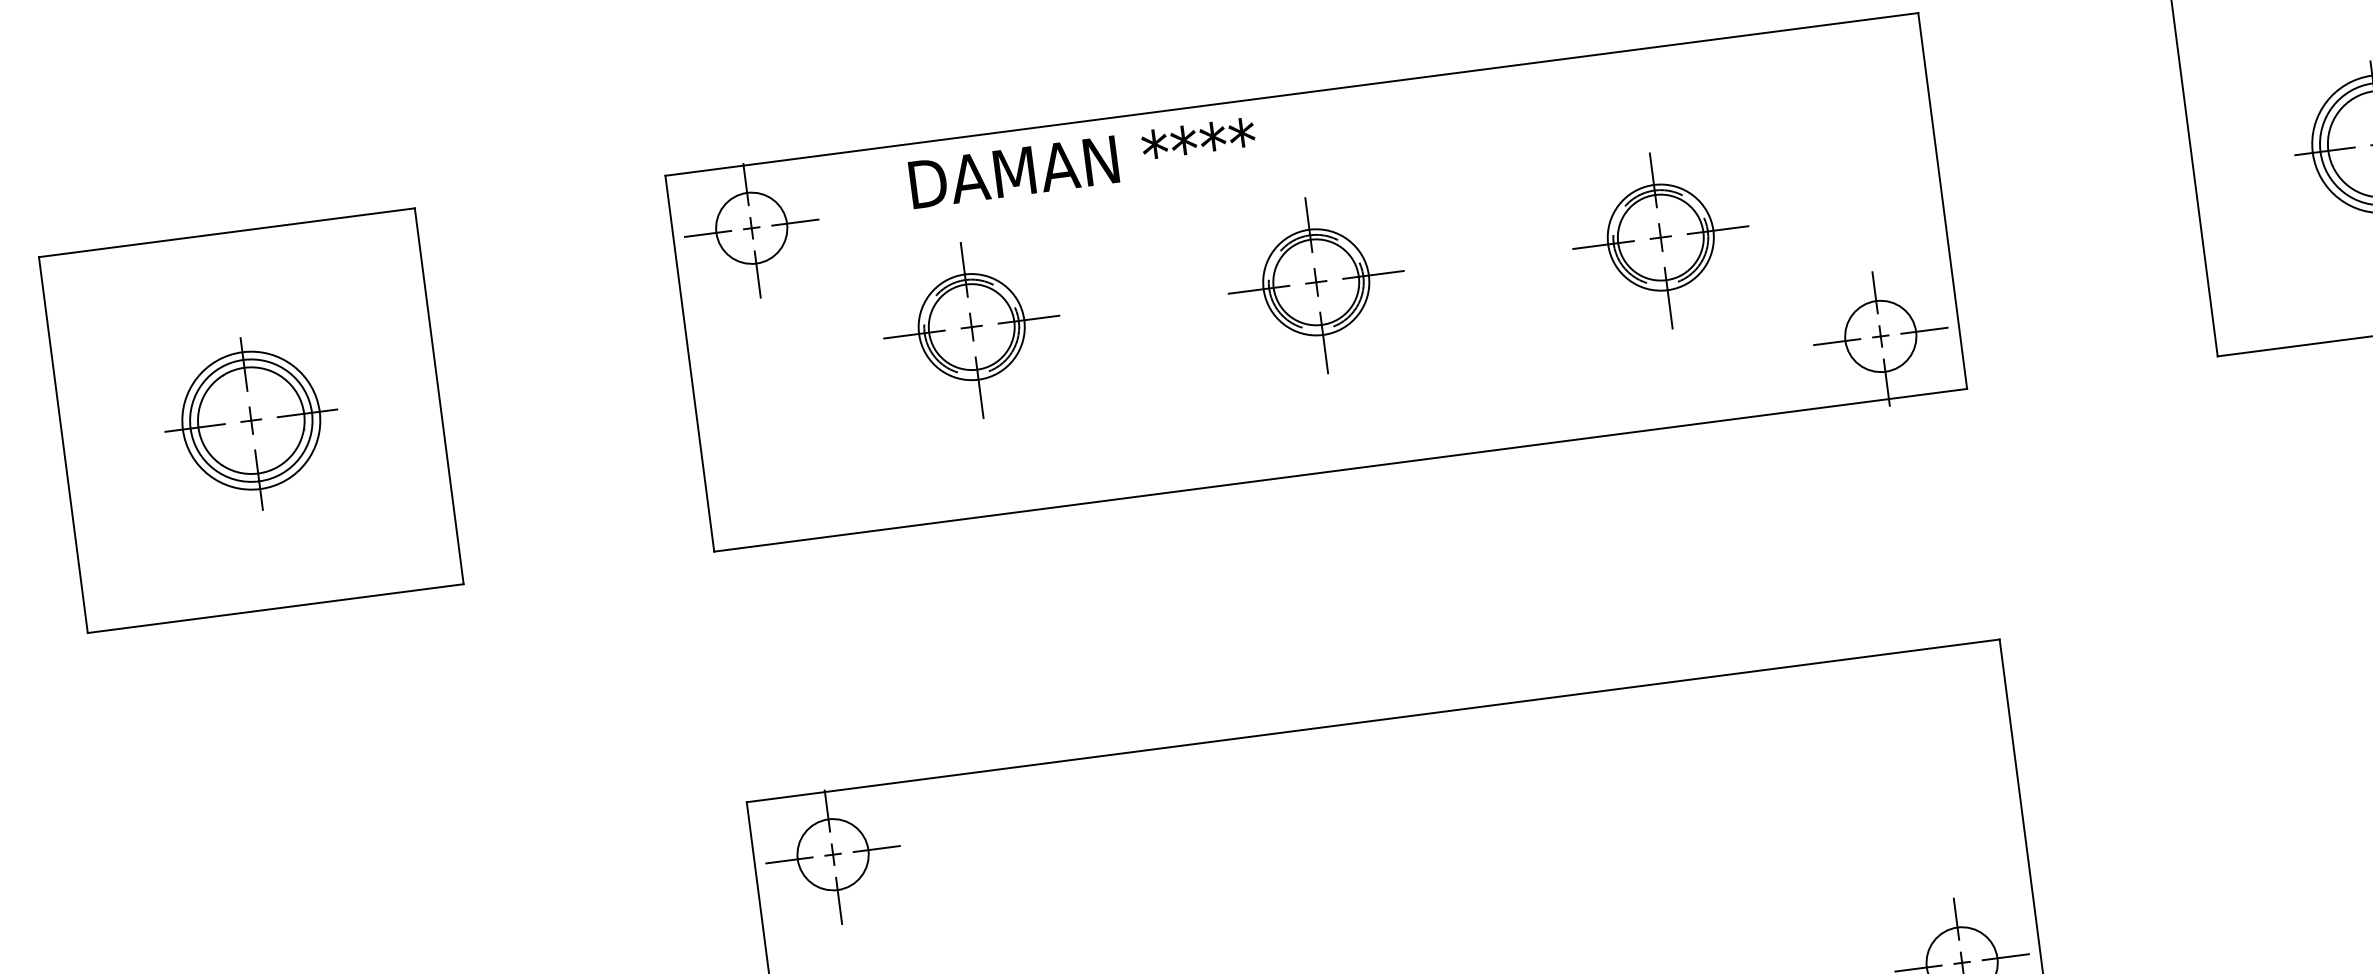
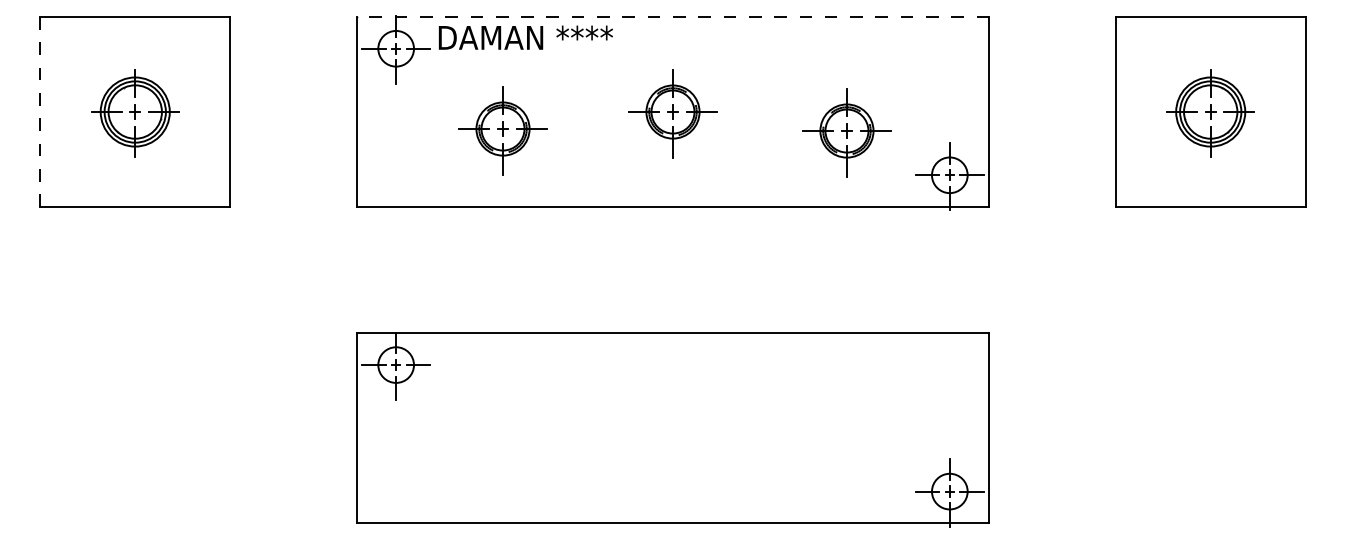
line: (1290, 95) -> (672, 17), solid -> dashed
text: (1082, 162) -> (525, 37), moved
part: (1660, 240) -> (846, 132), moved
part: (971, 330) -> (502, 130), moved
line: (63, 445) -> (40, 112), solid -> dashed

